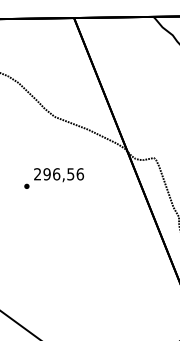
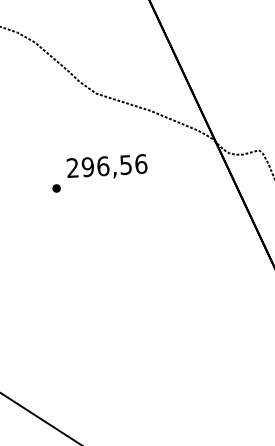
text: (53, 178) -> (98, 173), moved

